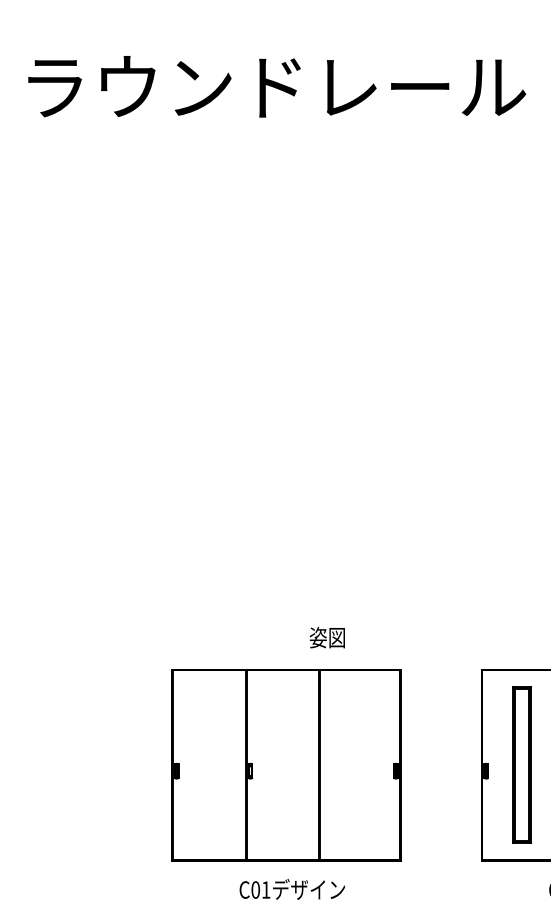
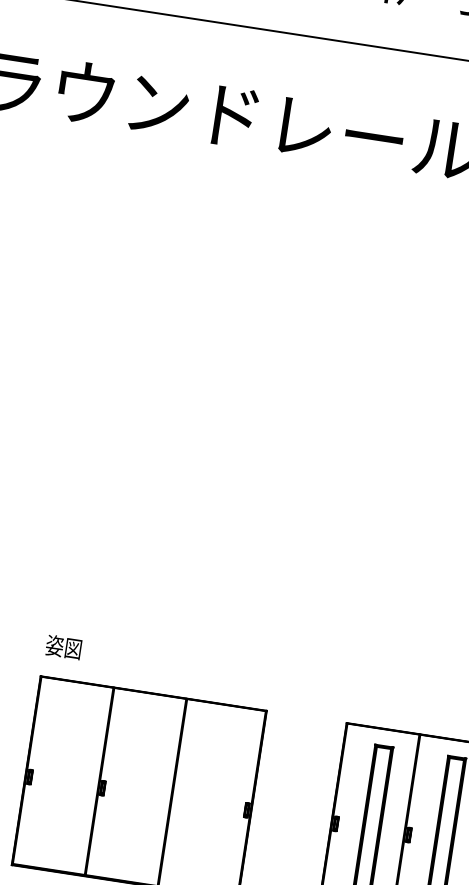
text: (326, 637) -> (62, 646), moved

